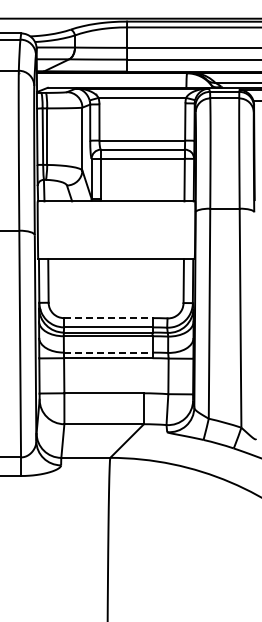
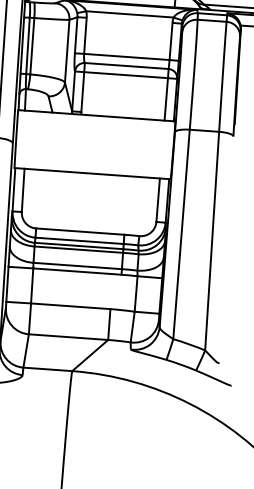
line: (108, 318) -> (80, 231), dashed -> solid
line: (108, 352) -> (77, 265), dashed -> solid

